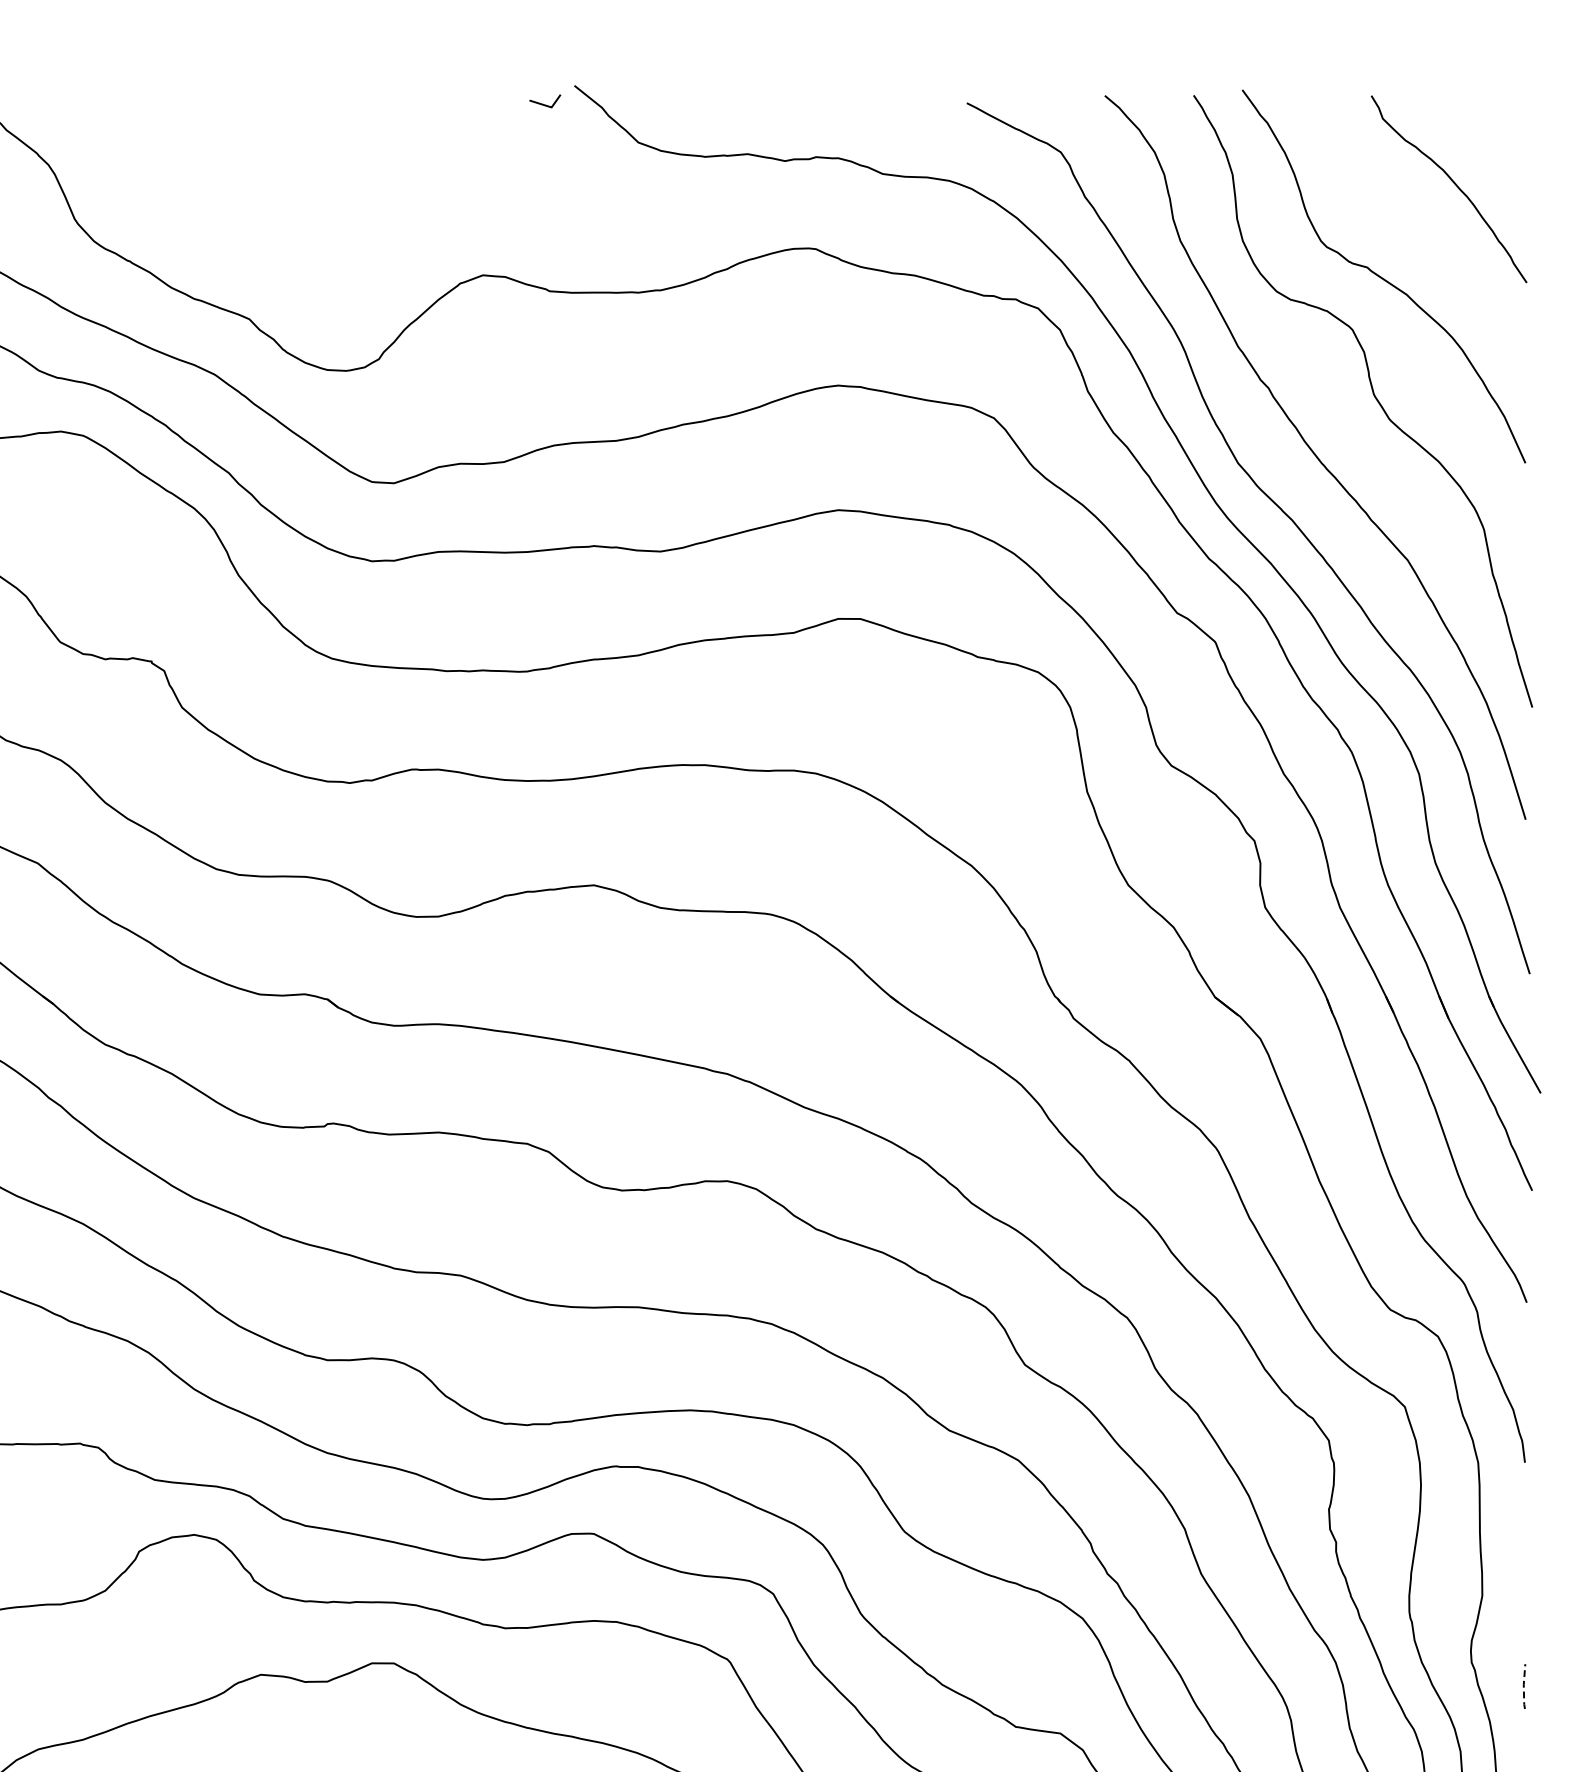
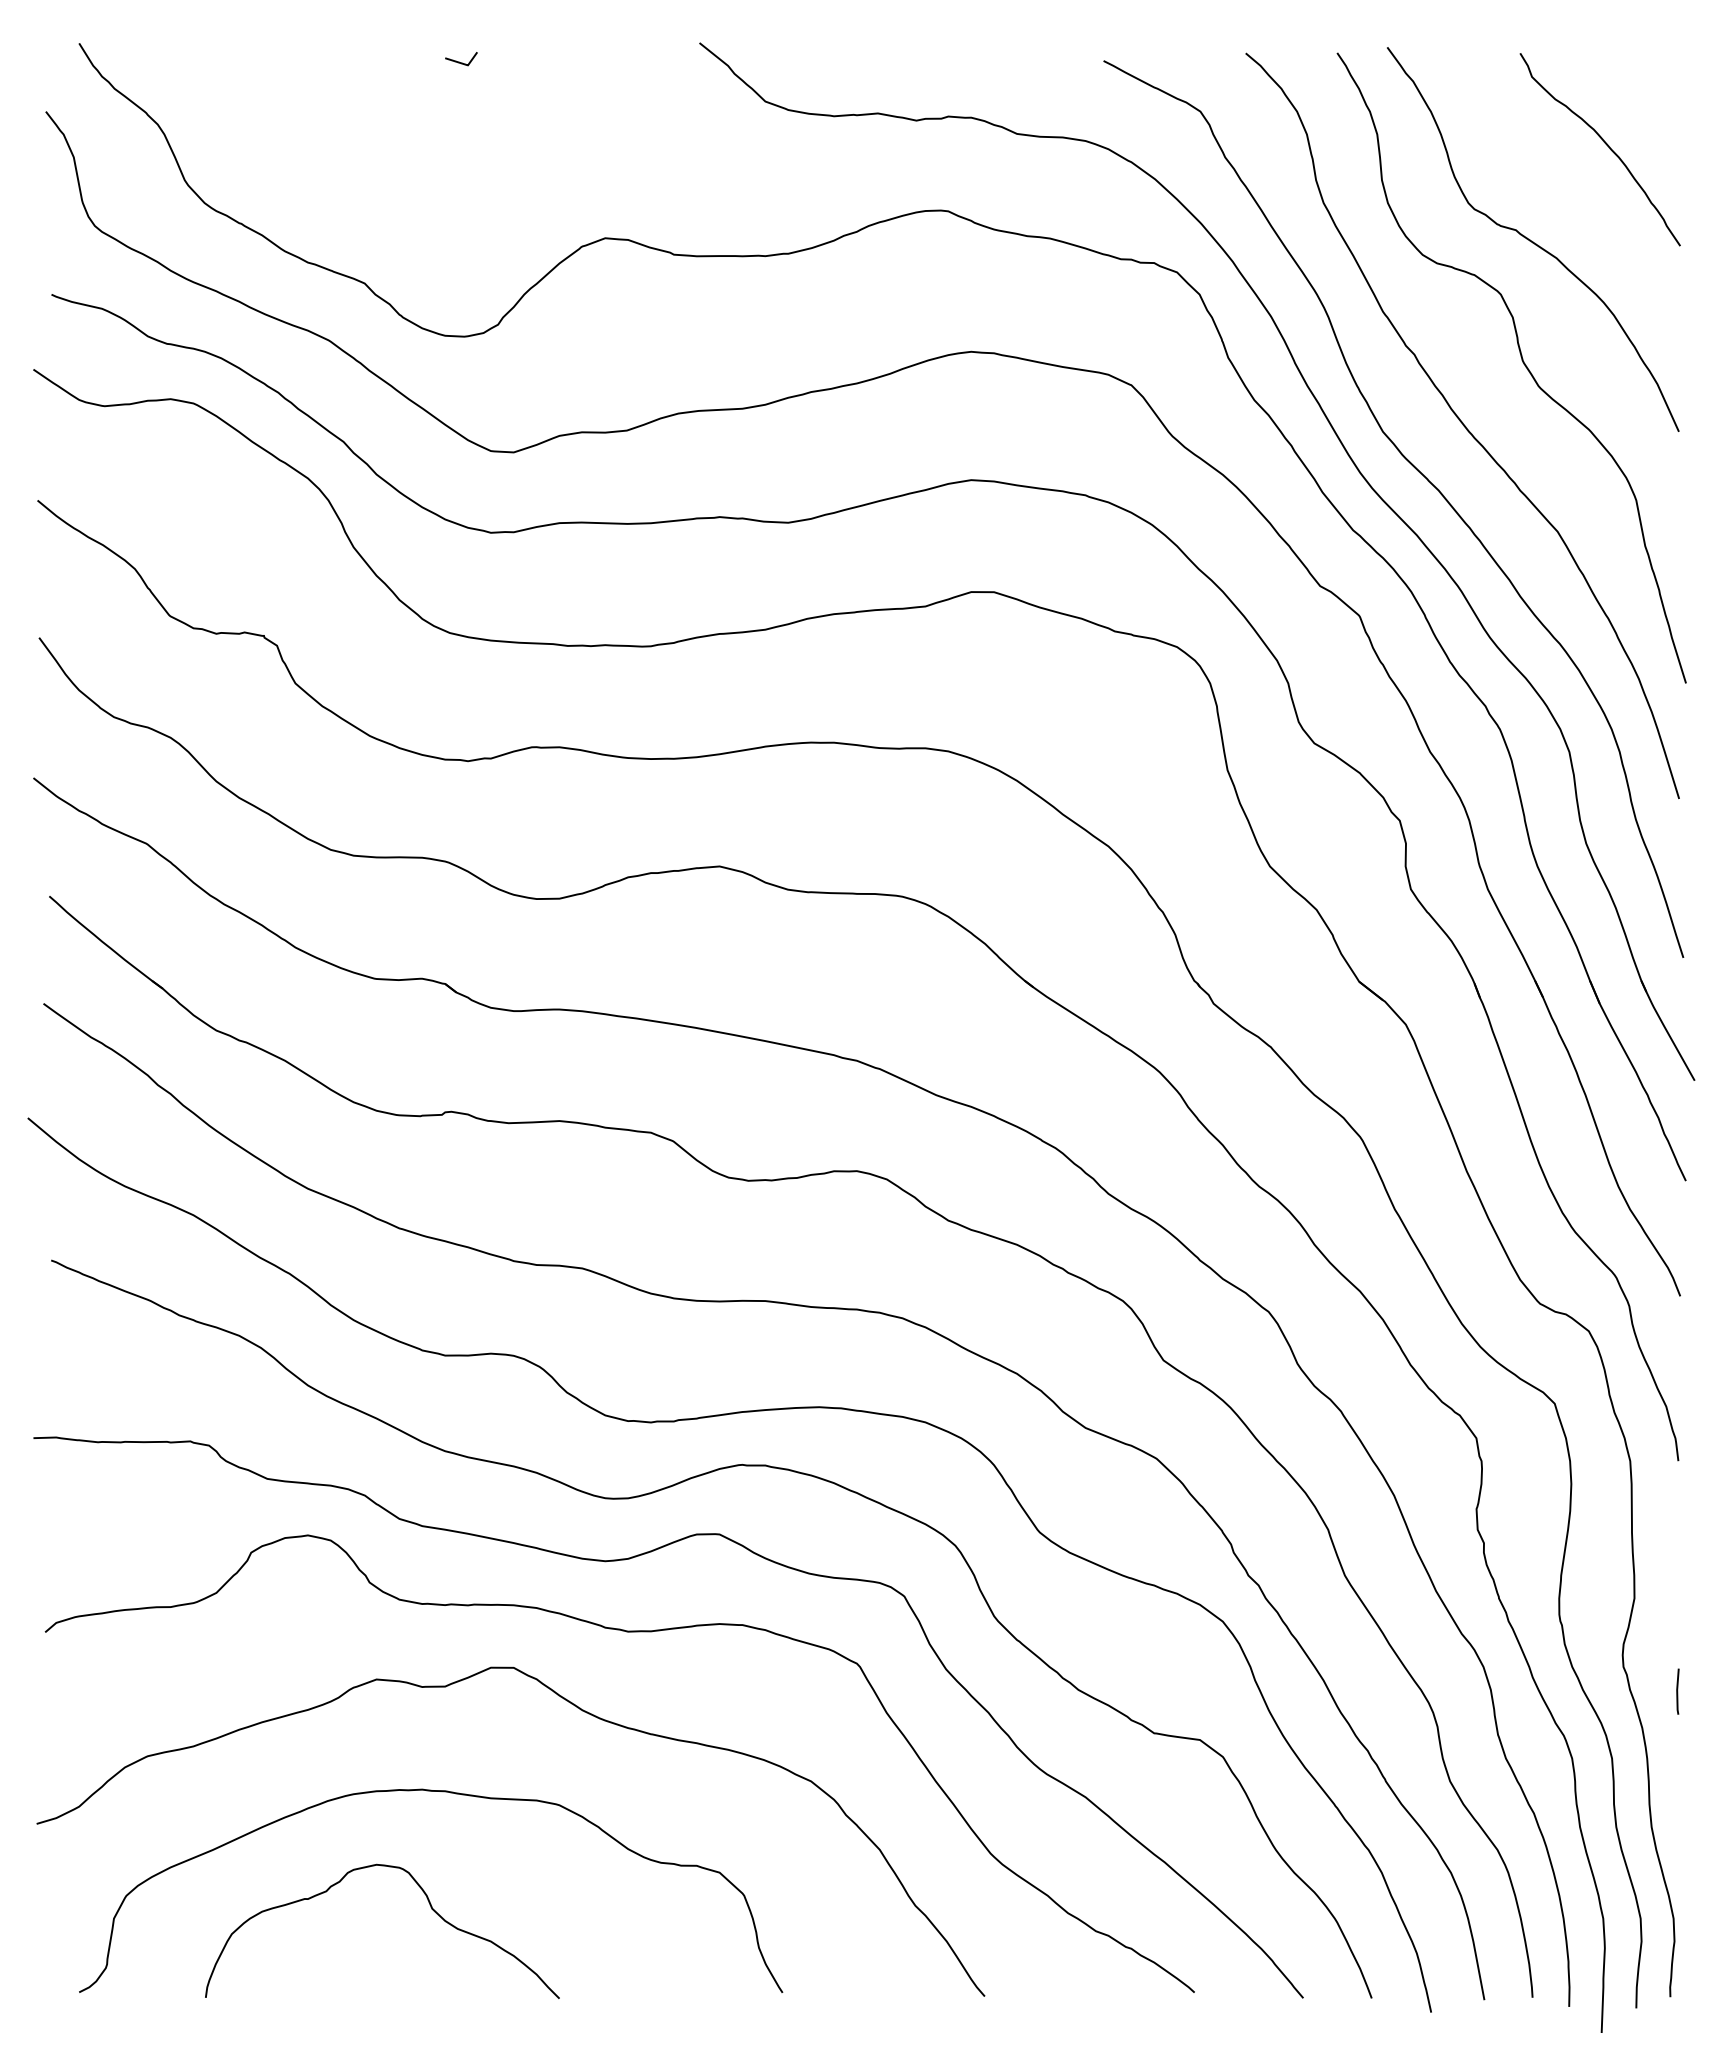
line: (543, 103) -> (459, 61), moved
line: (1524, 1686) -> (1677, 1691), dashed -> solid

